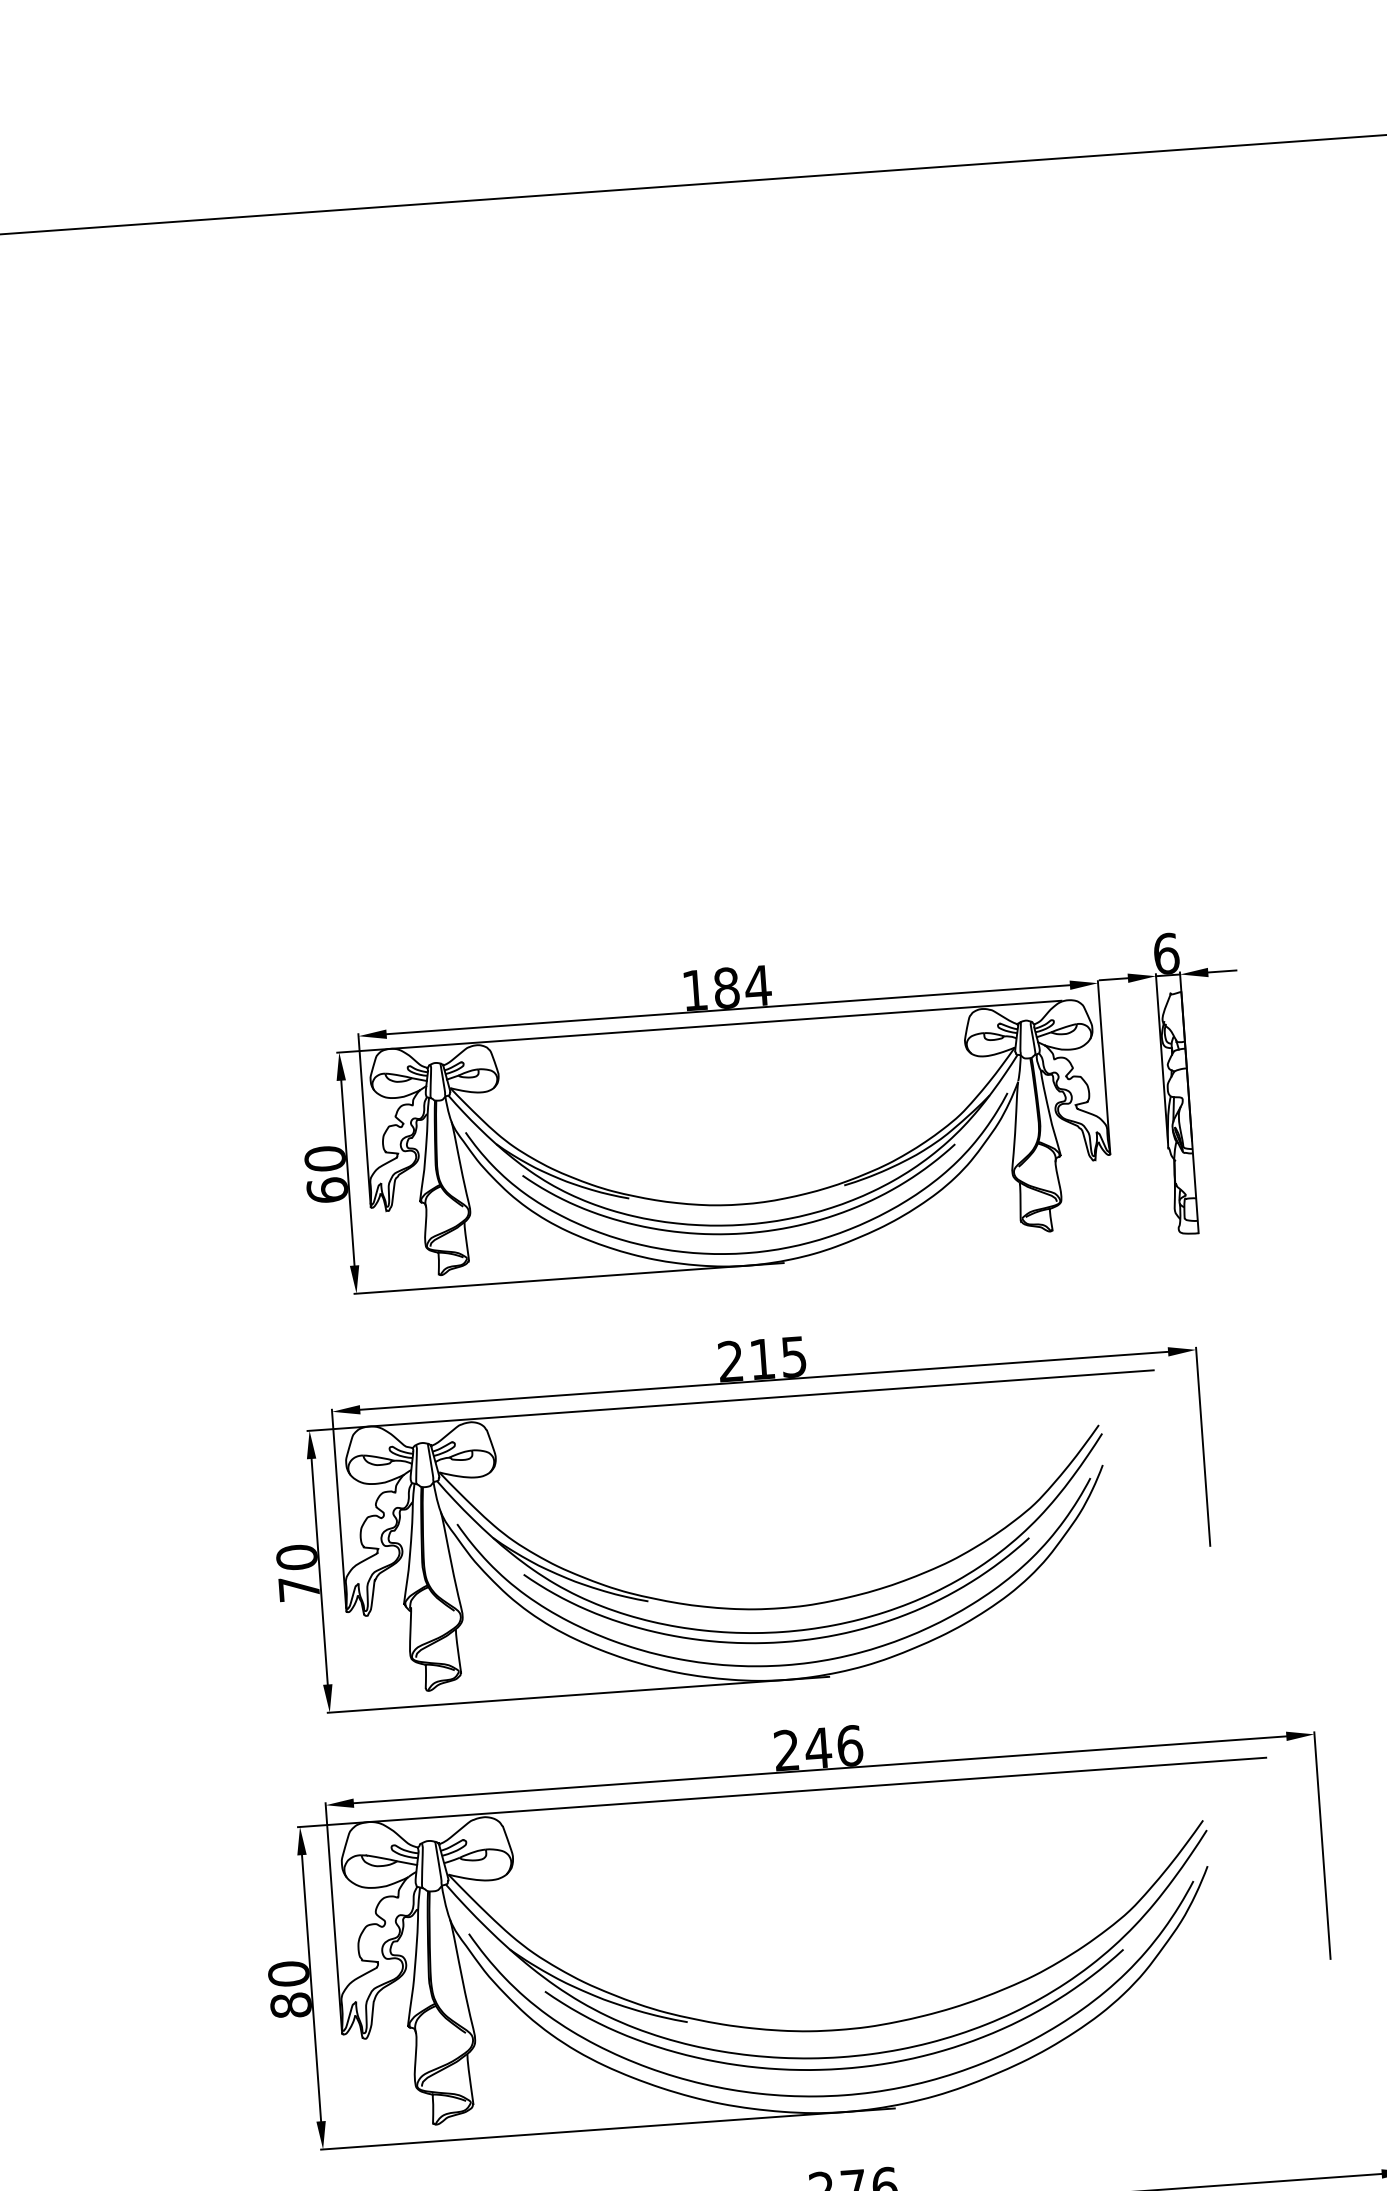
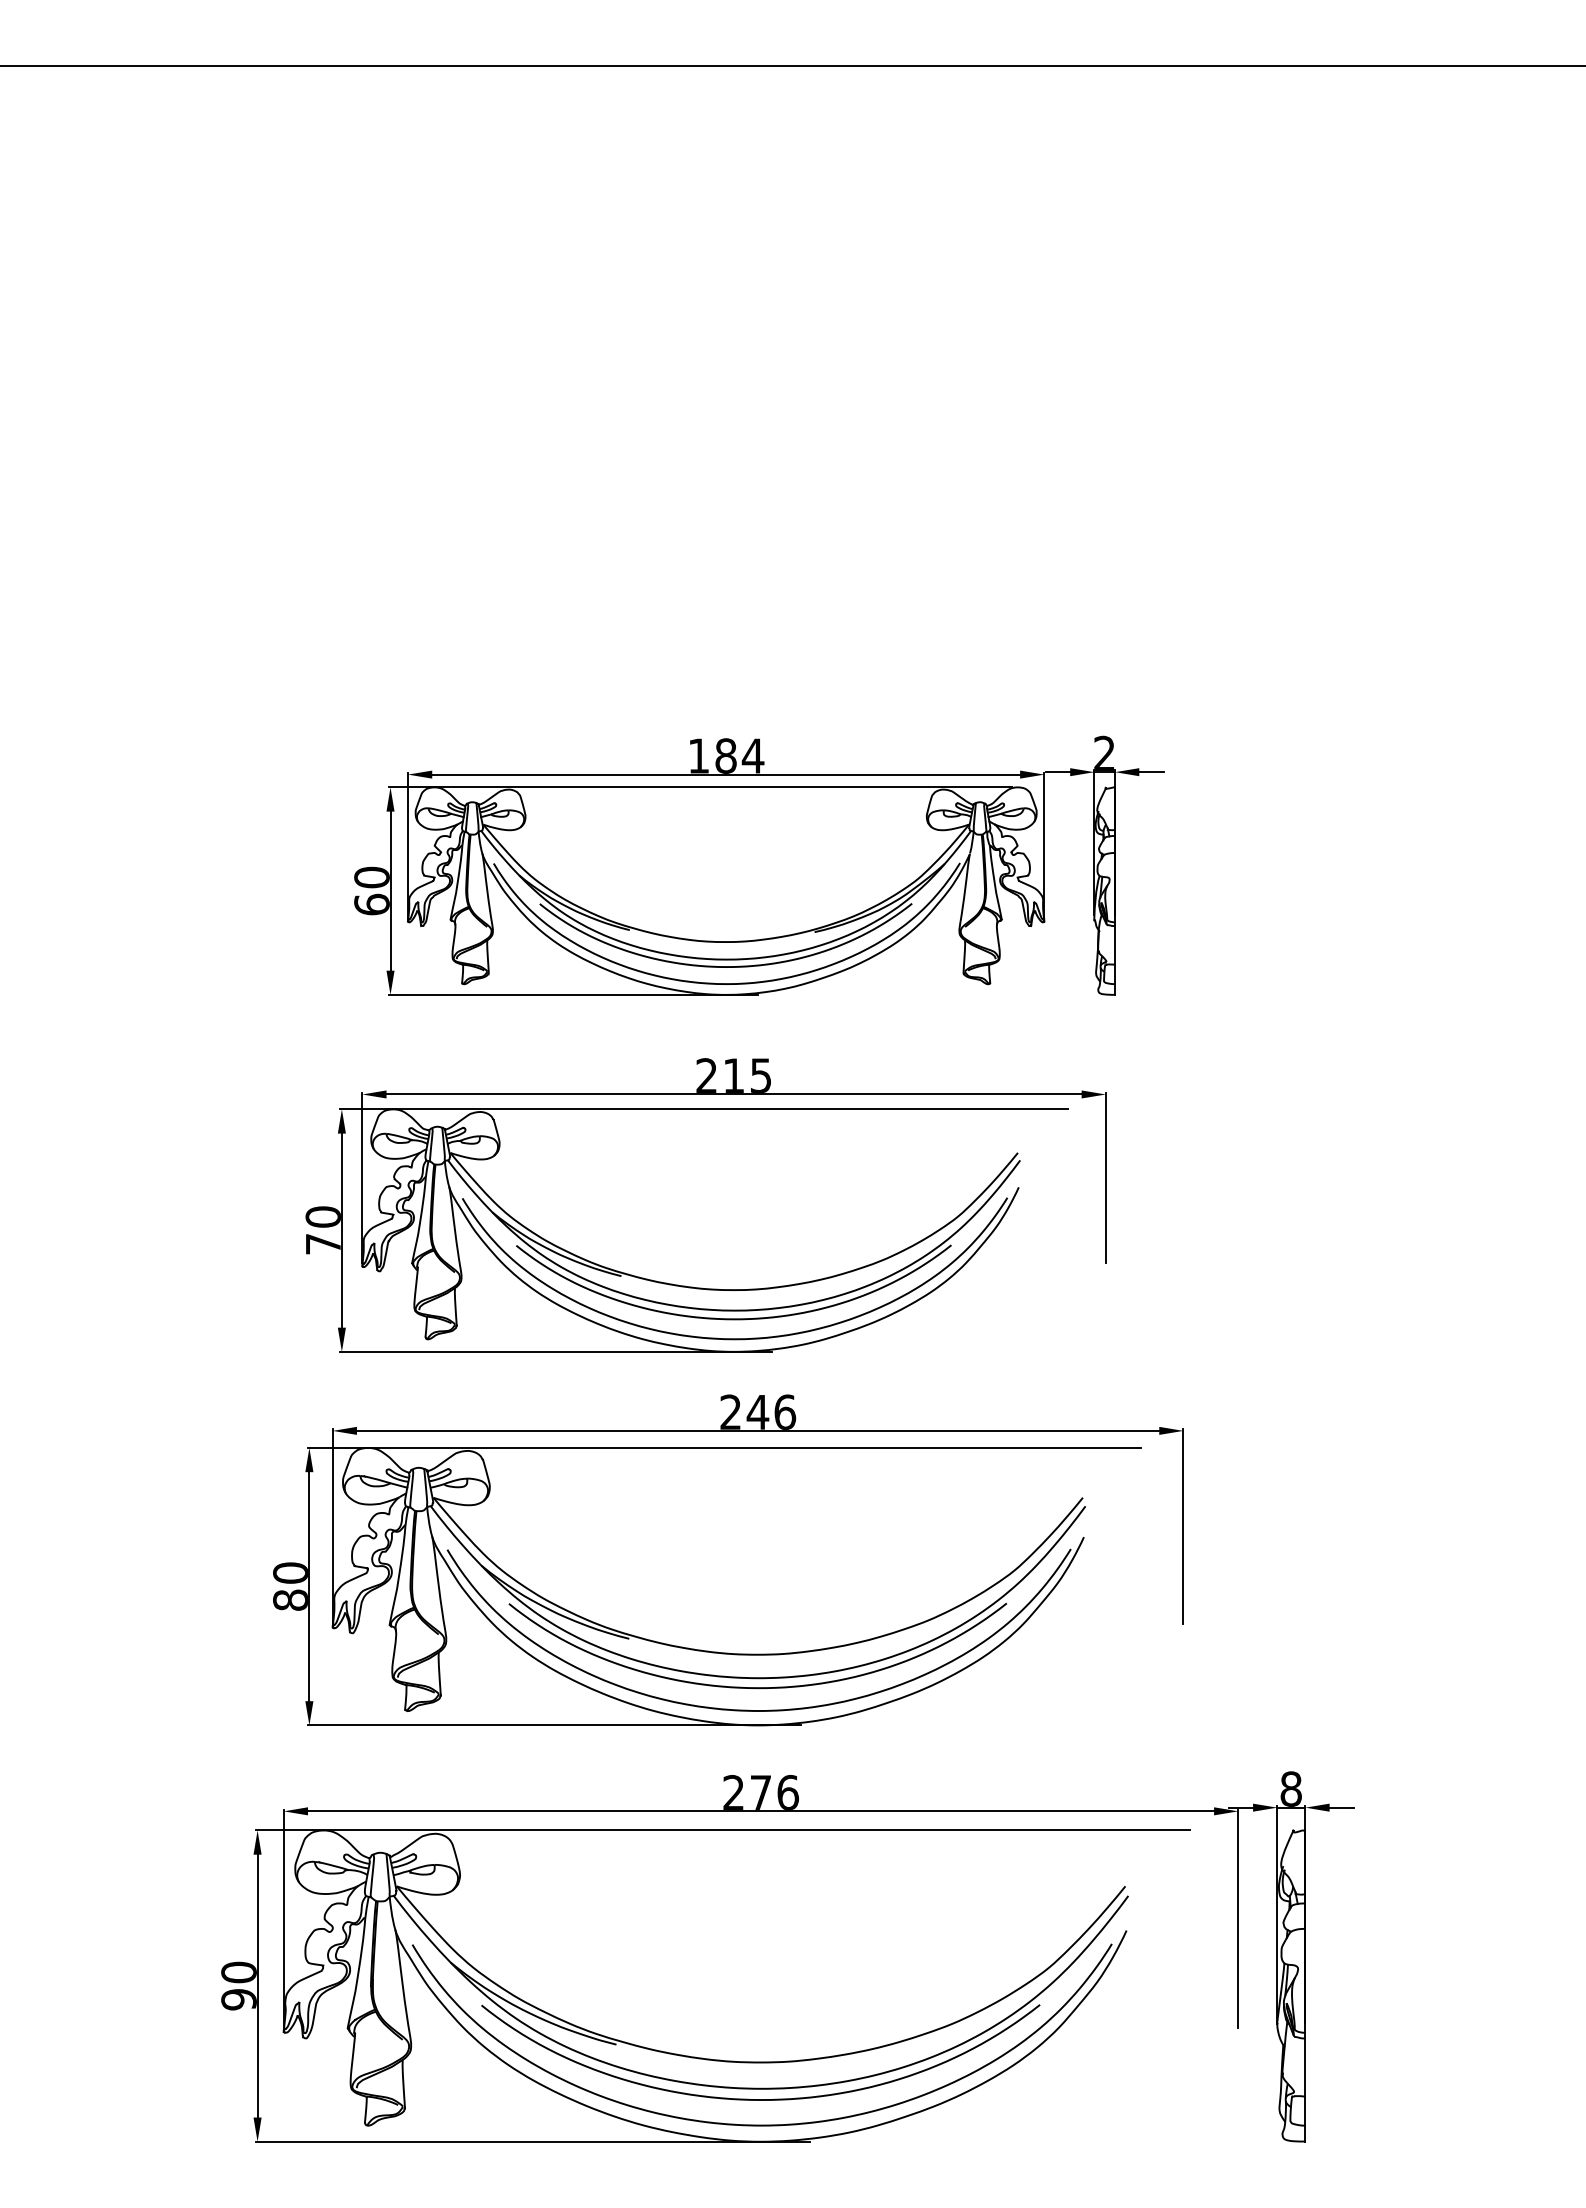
text: (1166, 952) -> (1104, 752), 6 -> 2

